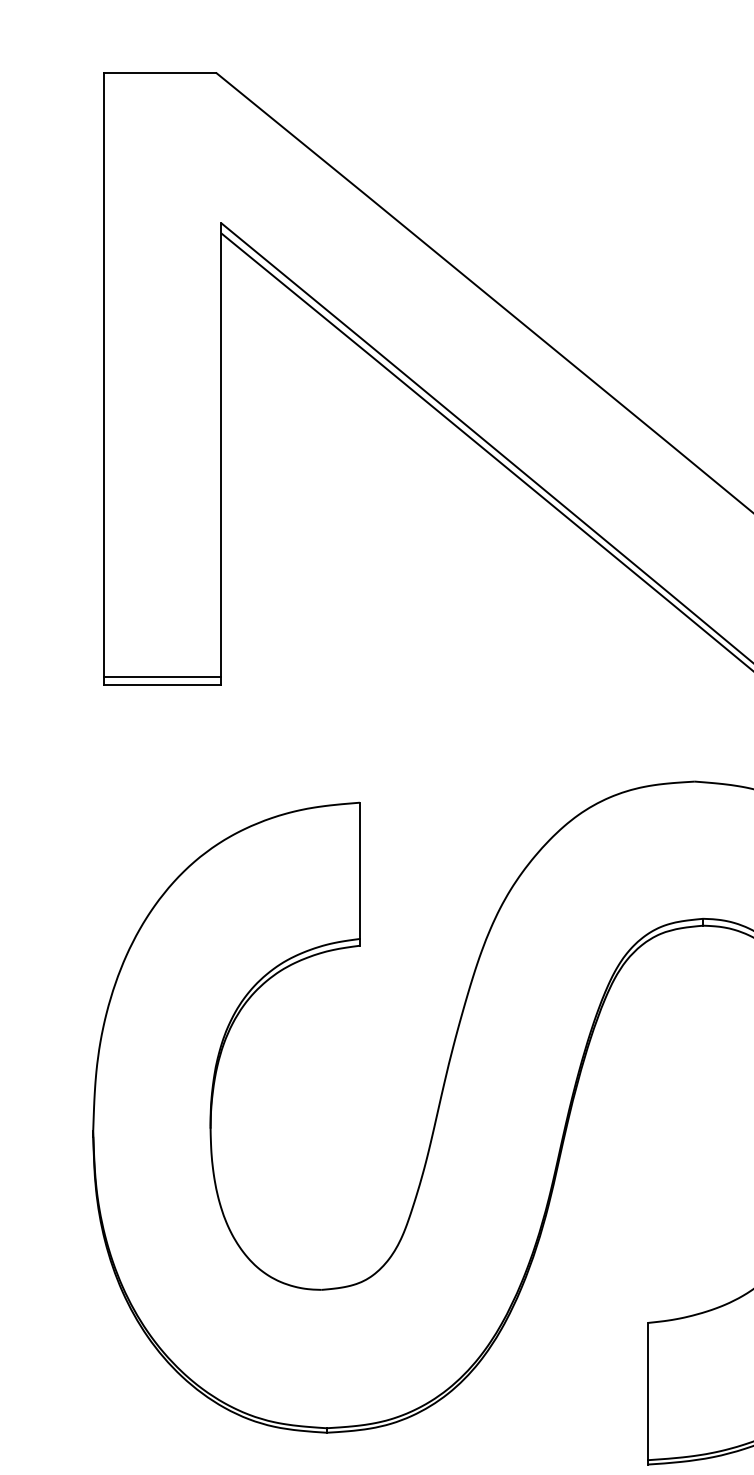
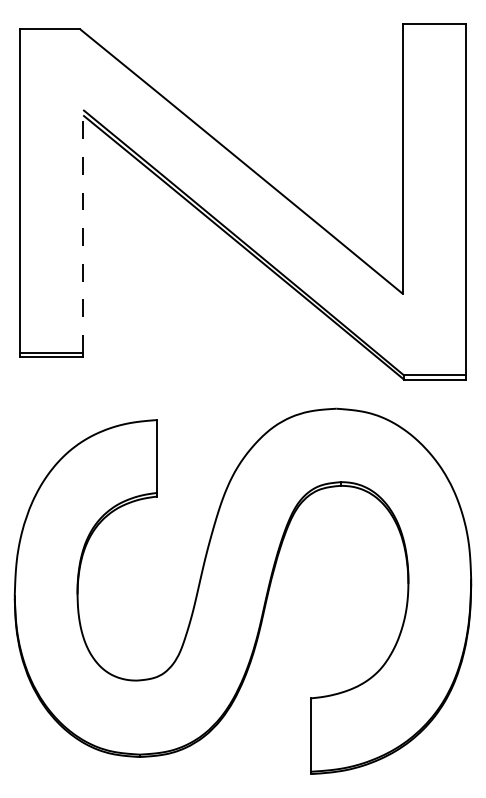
line: (221, 448) -> (83, 230), solid -> dashed

